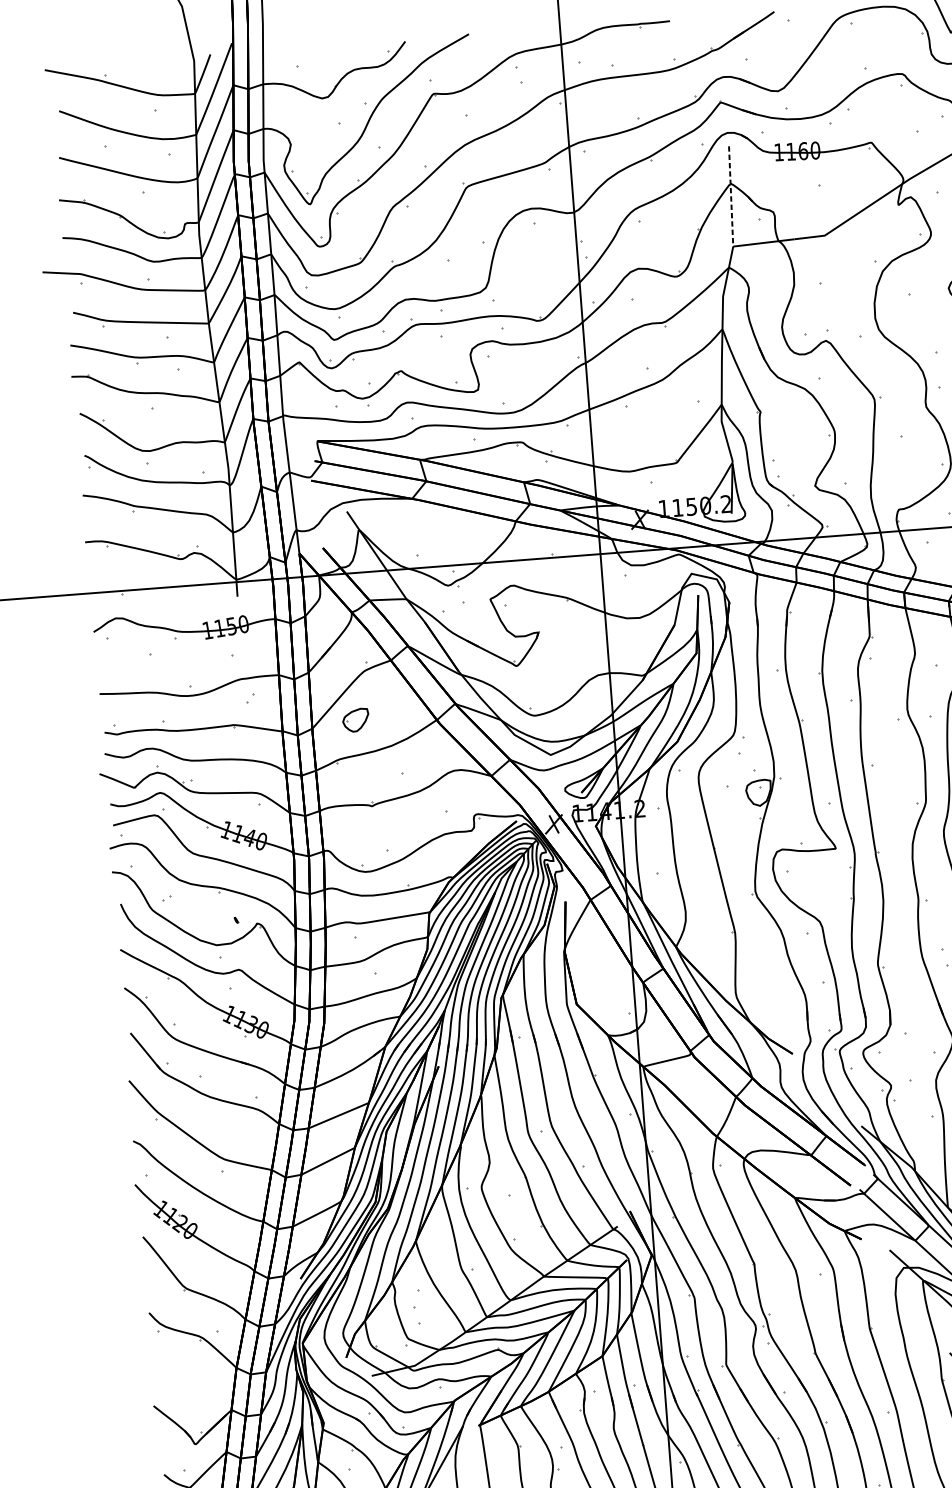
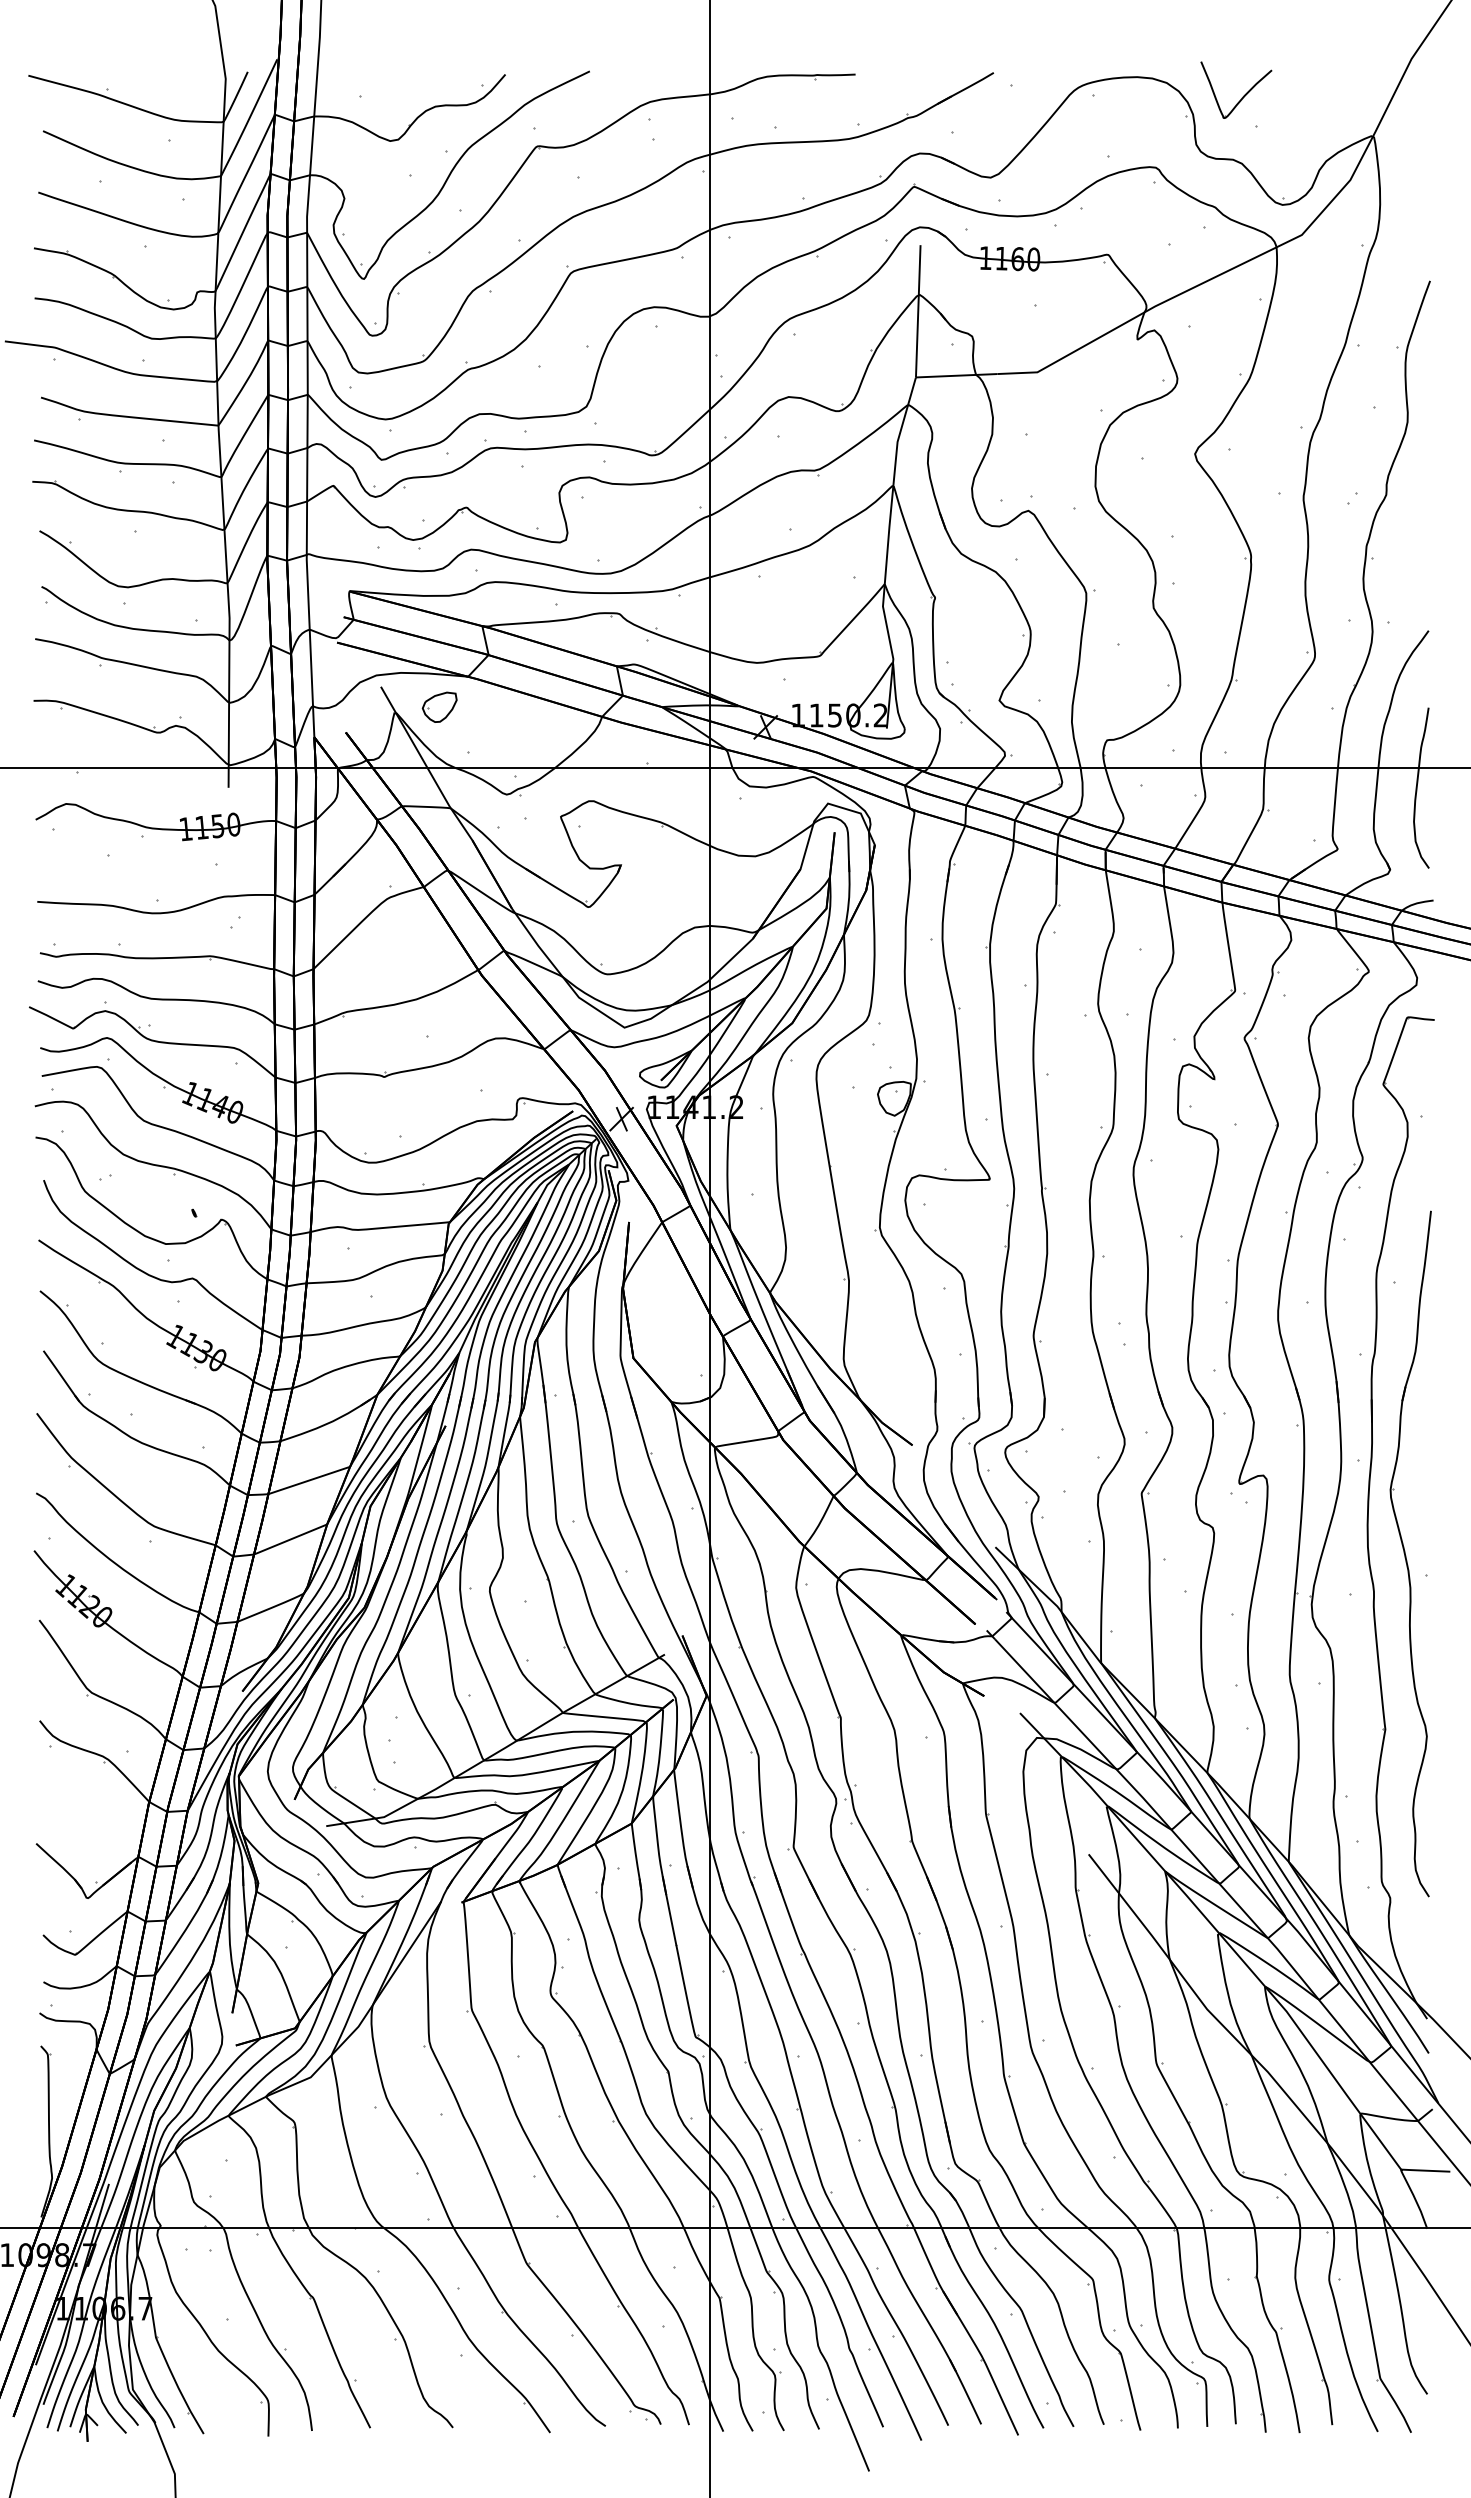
line: (731, 196) -> (918, 311), dashed -> solid
part: (355, 719) -> (439, 706), moved

